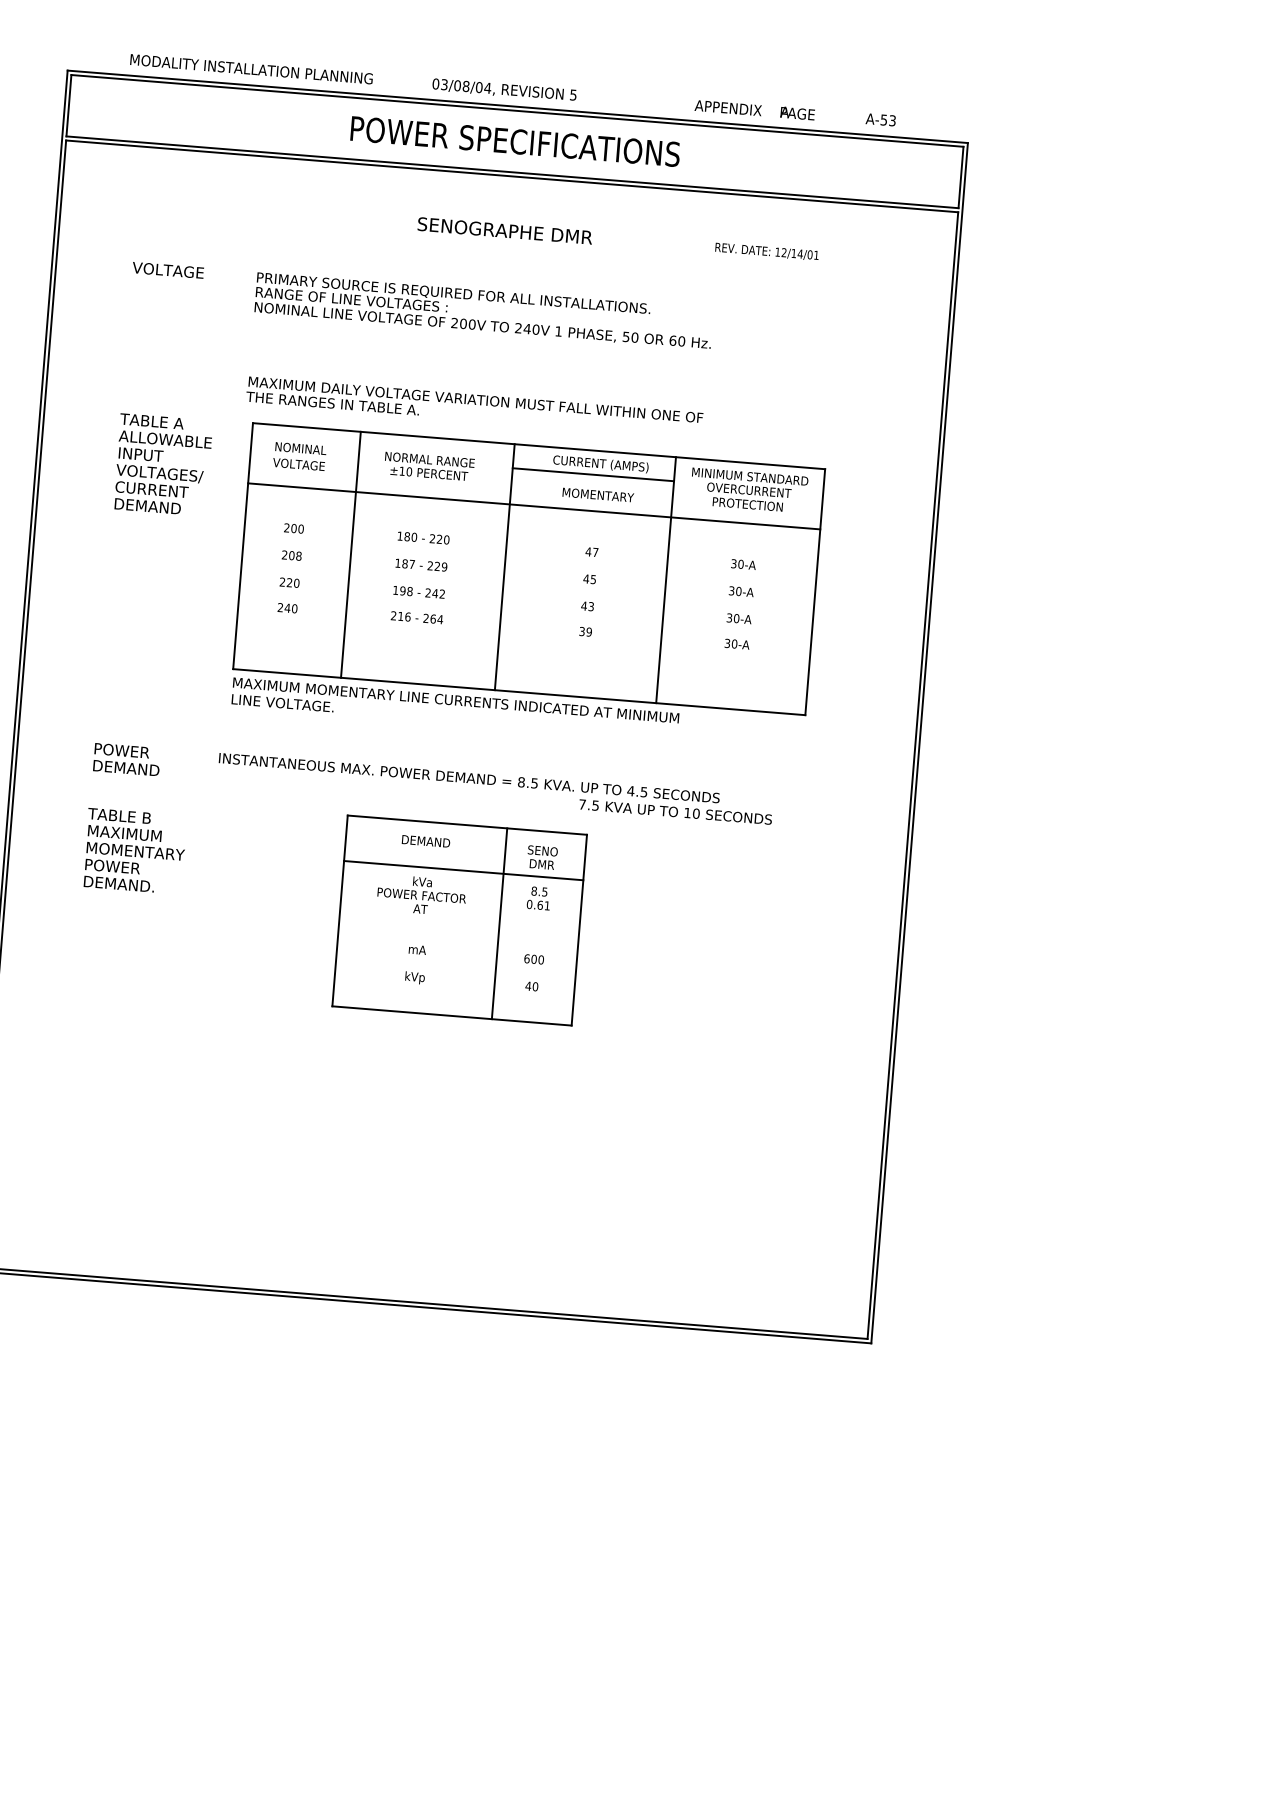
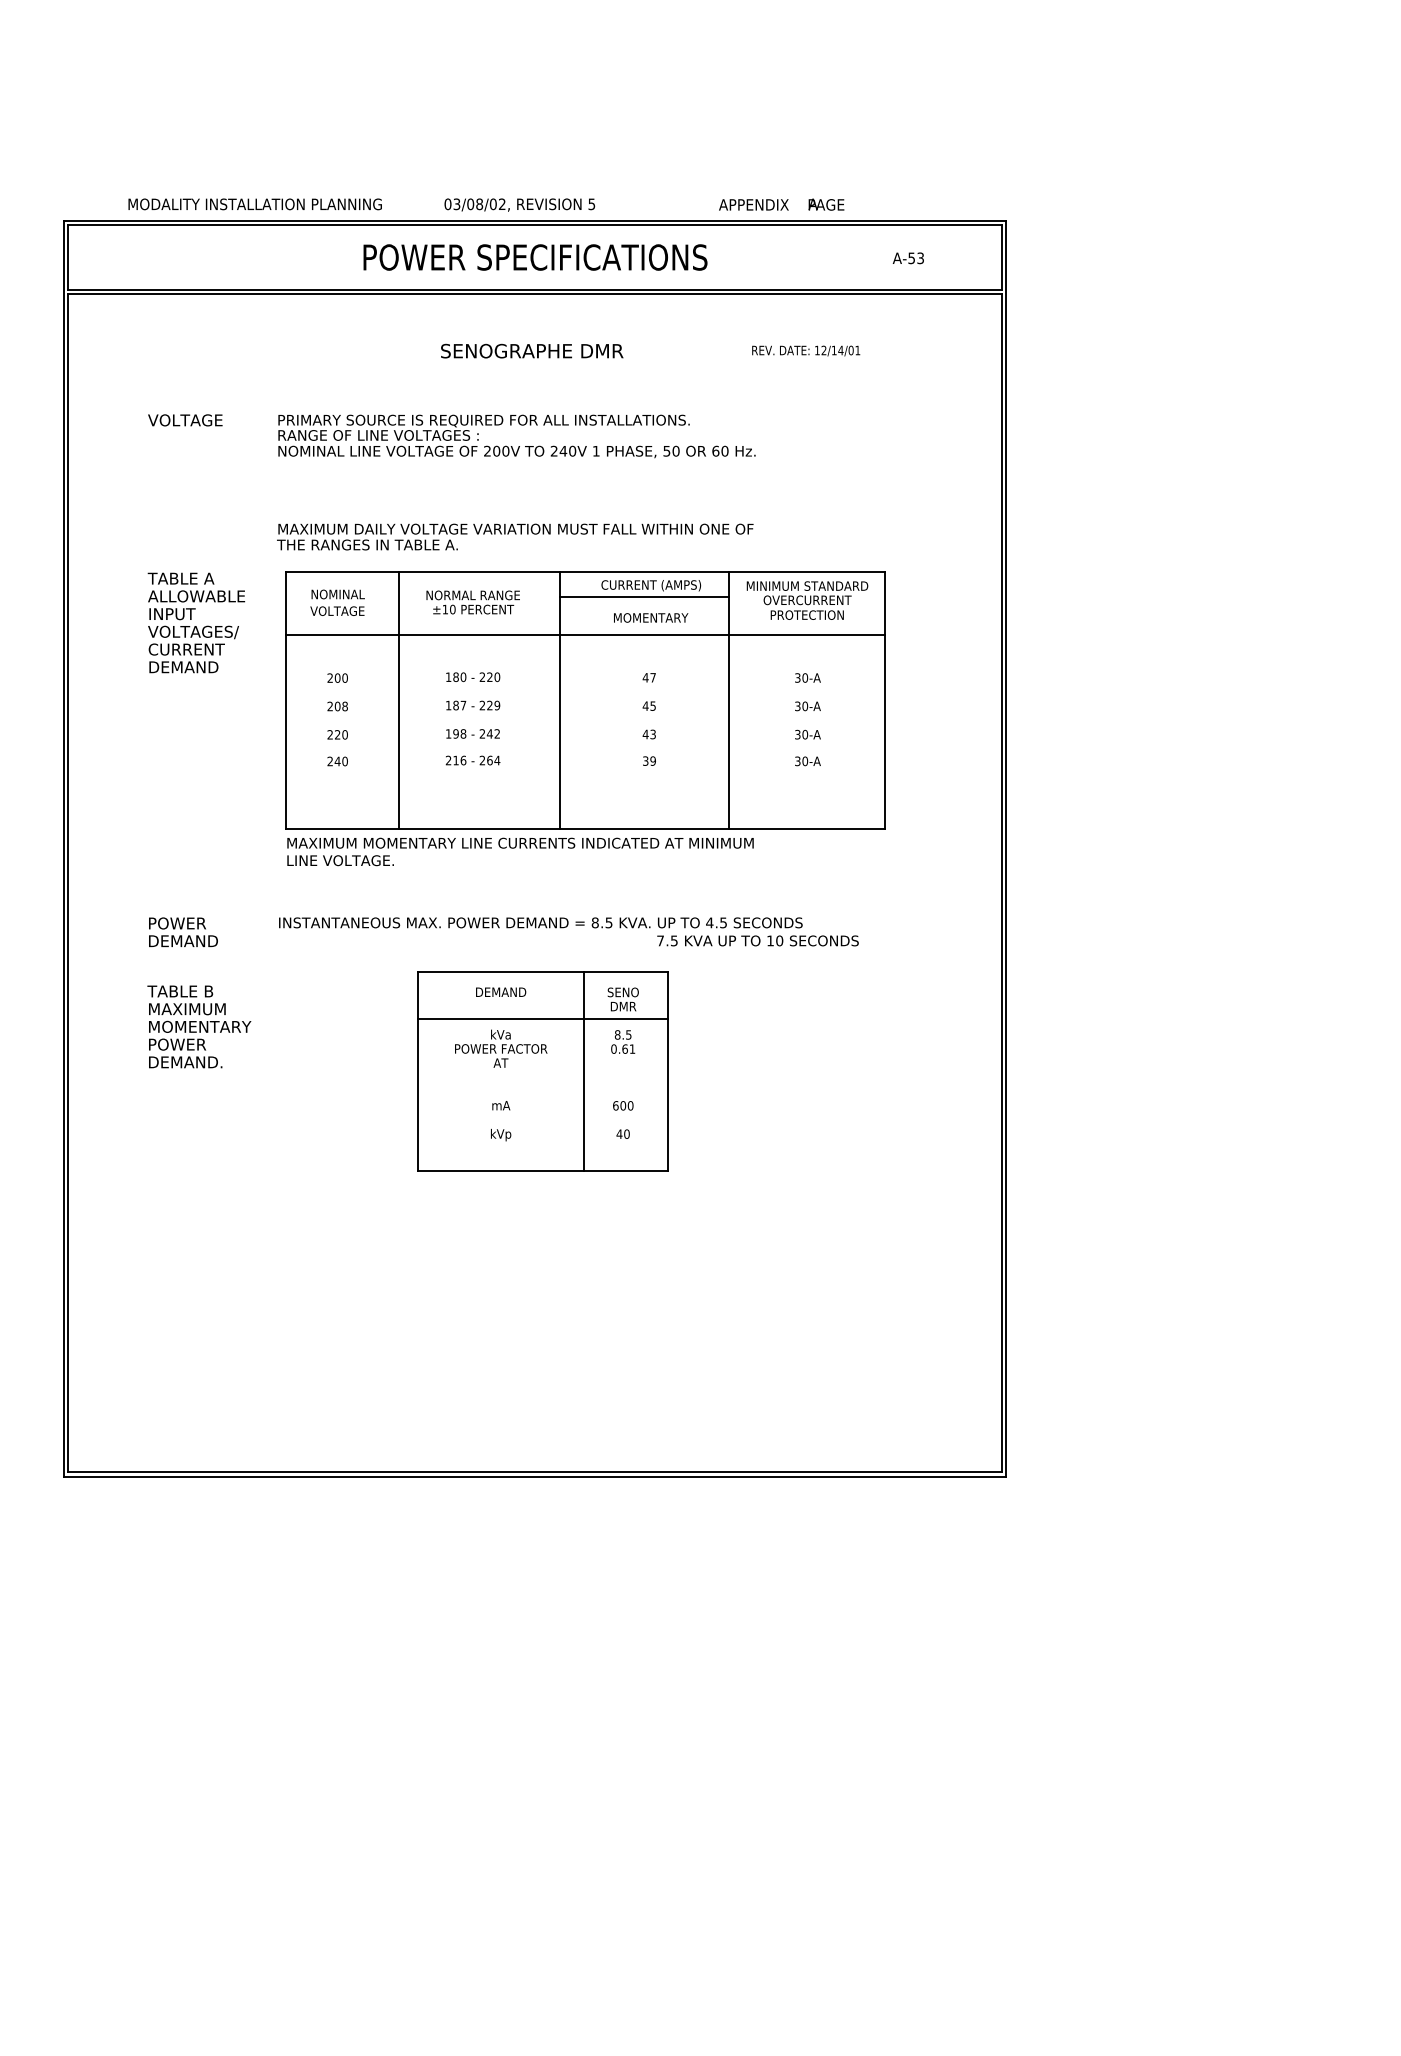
text: (487, 87) -> (501, 203), 03/08/04, -> 03/08/02,
text: (879, 119) -> (907, 258), moved

